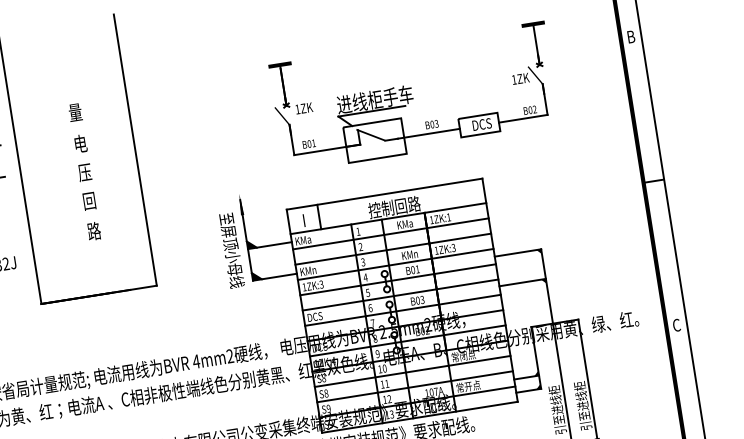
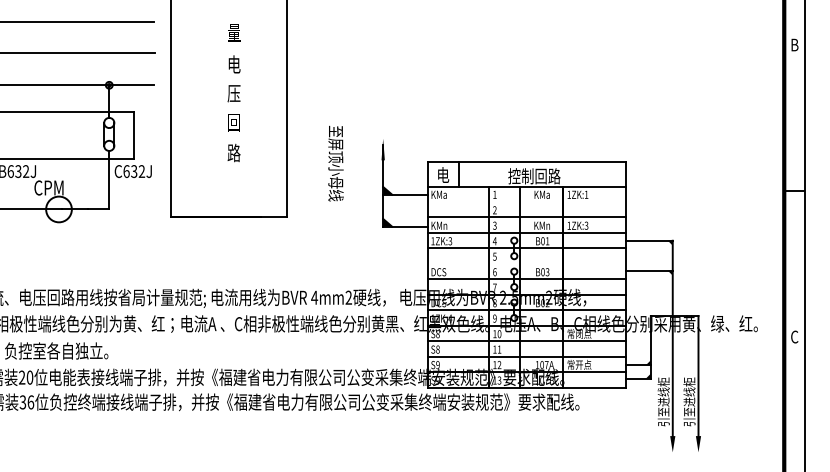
part: (414, 96) -> (571, 70), removed
text: (304, 219) -> (443, 174), I -> 电
line: (390, 234) -> (526, 202), removed
text: (231, 250) -> (335, 163), moved
line: (400, 294) -> (526, 263), removed

